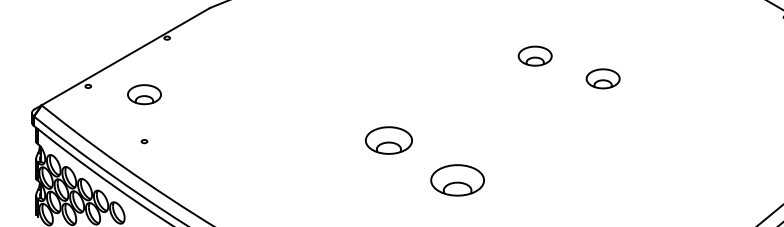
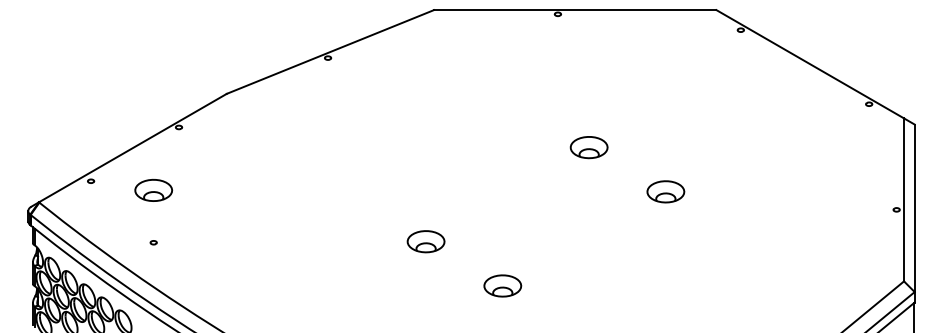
part: (602, 78) -> (665, 191), moved
part: (388, 140) -> (425, 241), size x0.71
part: (457, 179) -> (502, 285), size x0.62

